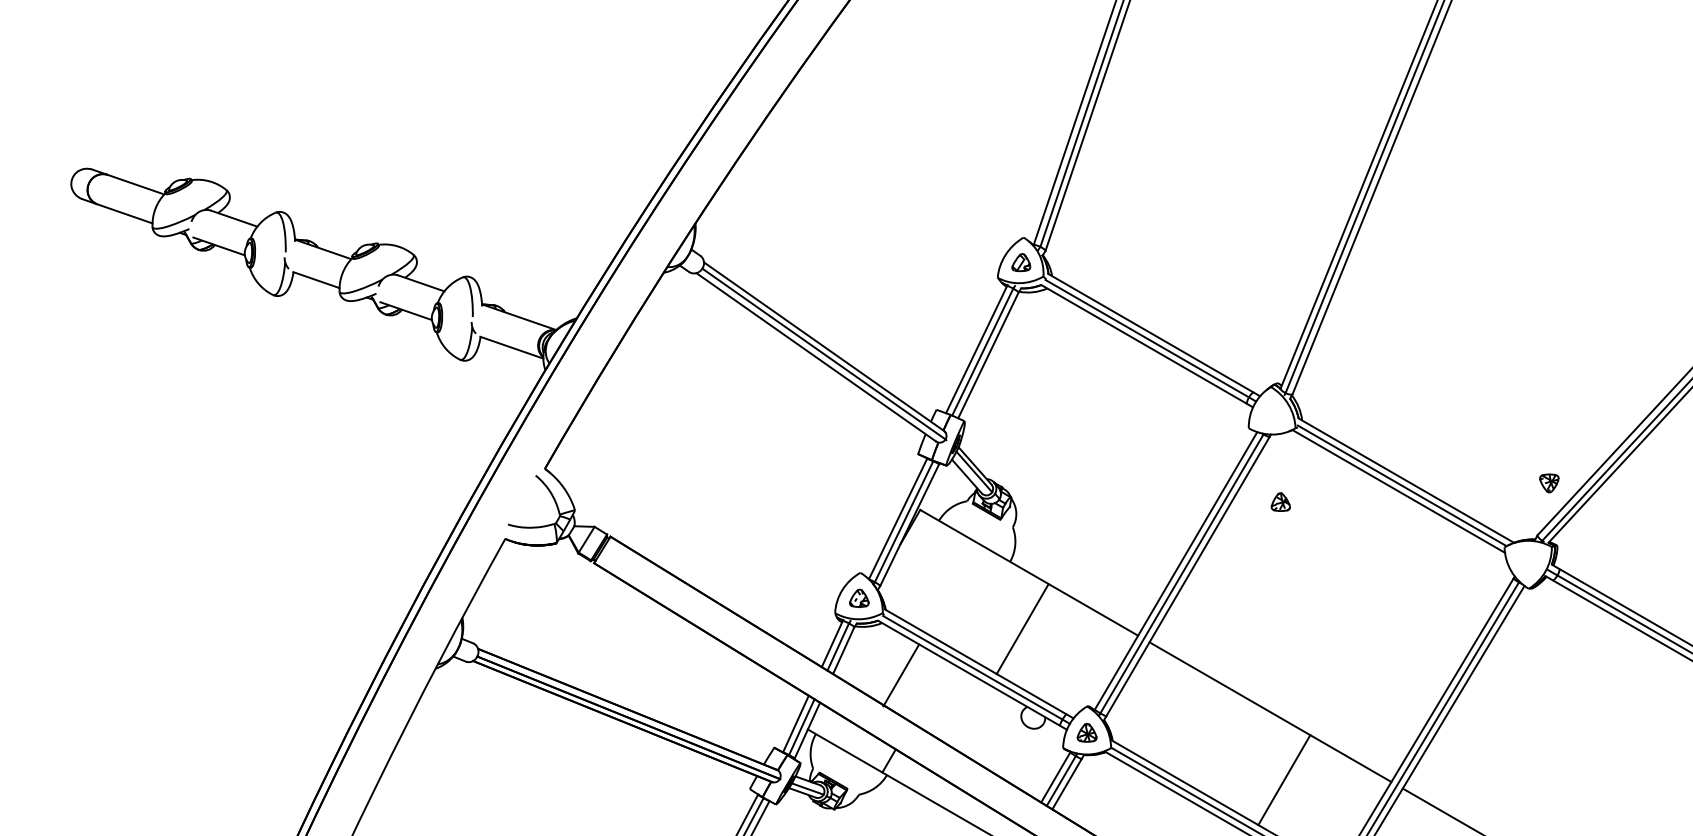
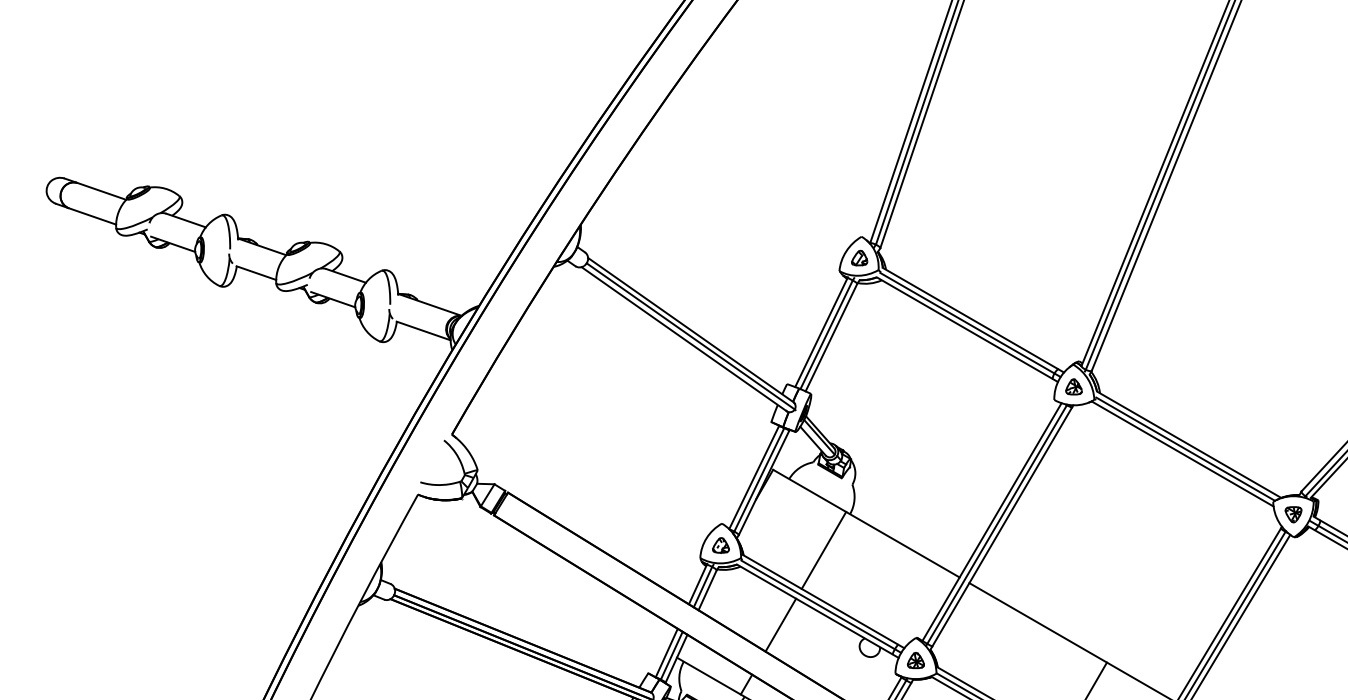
part: (1549, 483) -> (1293, 514), moved
part: (1280, 501) -> (1073, 386), moved
line: (1022, 629) -> (823, 550), moved
line: (901, 675) -> (781, 625), moved

